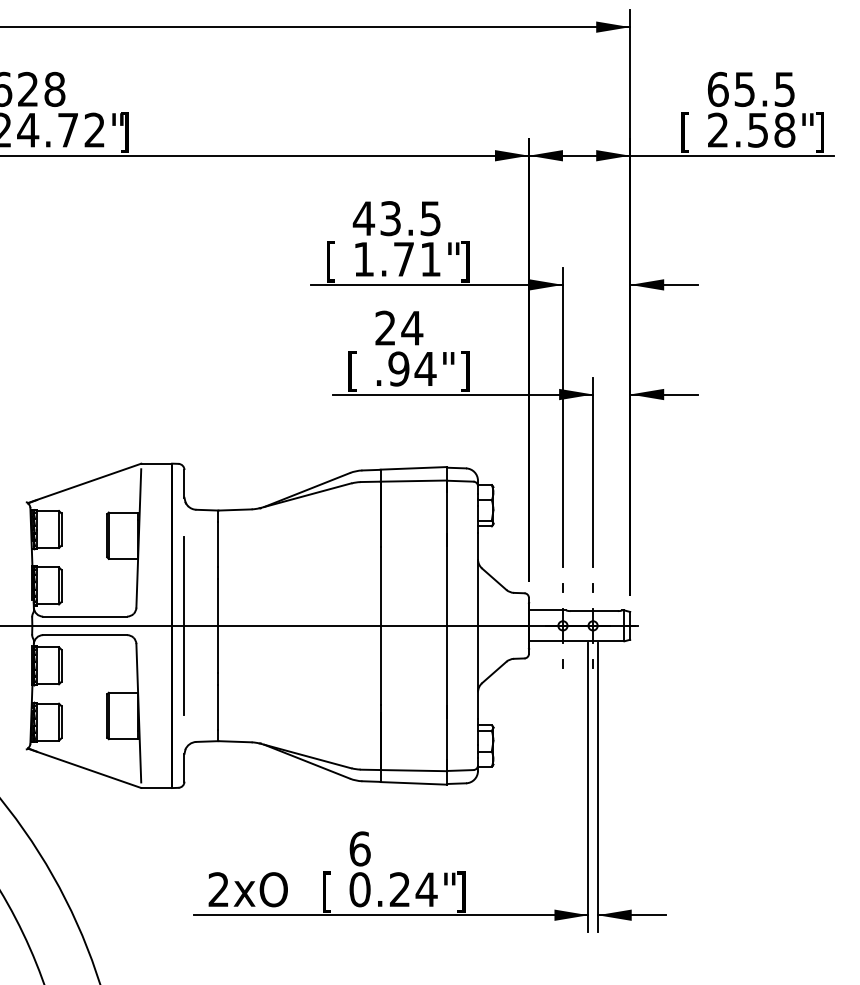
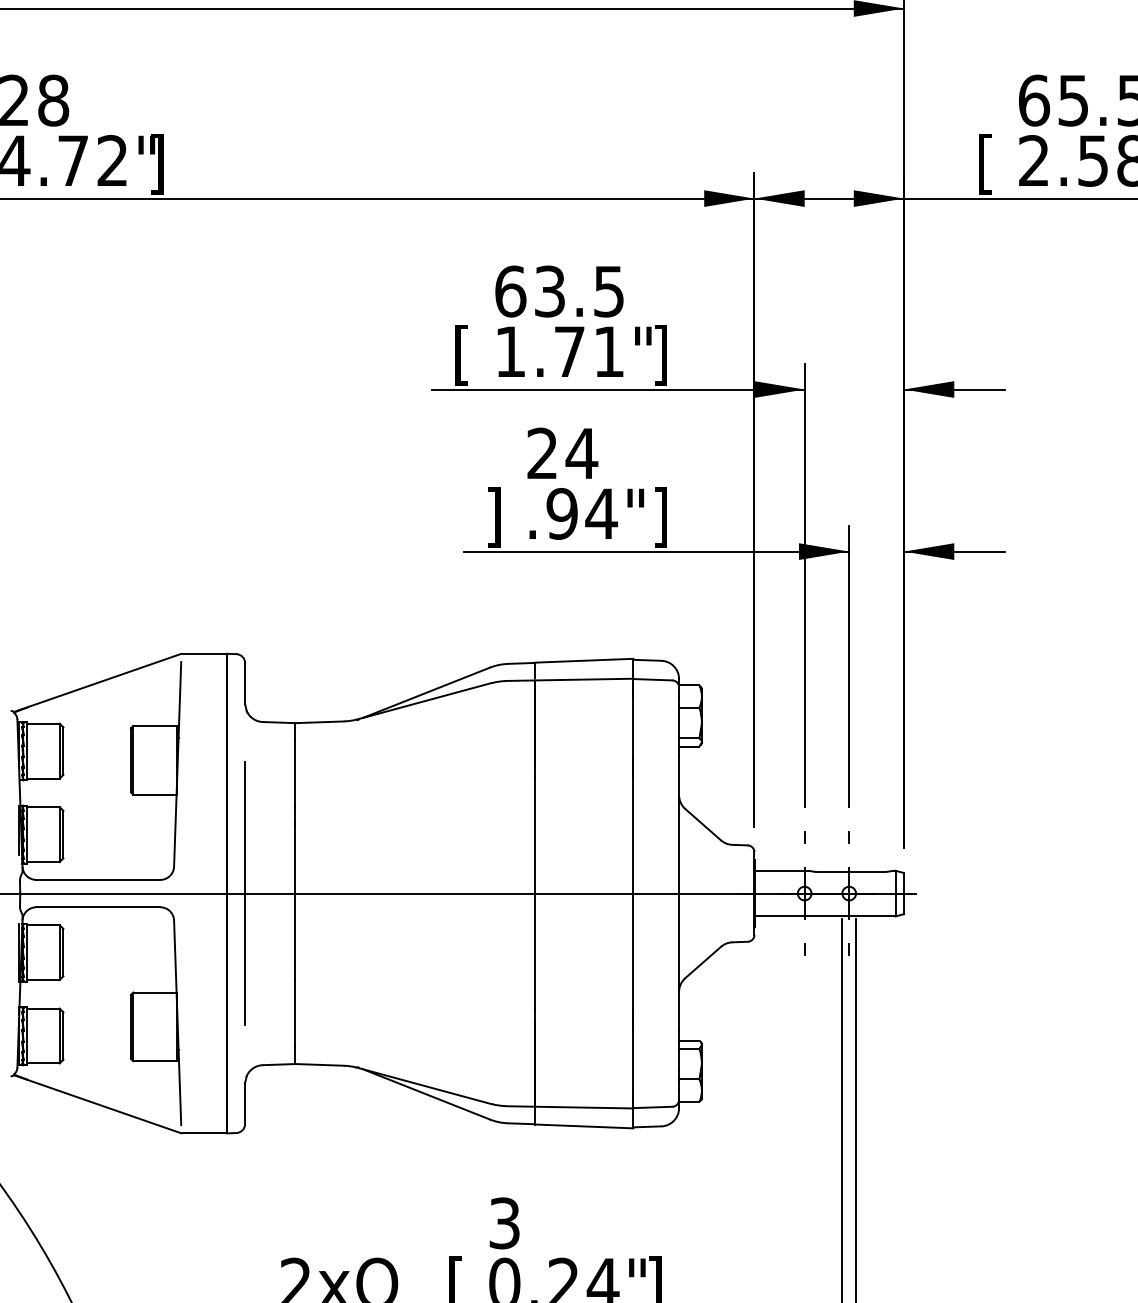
text: (363, 218) -> (509, 291), 43.5 -> 63.5
text: (352, 371) -> (493, 517), [ -> ]
text: (359, 848) -> (503, 1222), 6 -> 3

